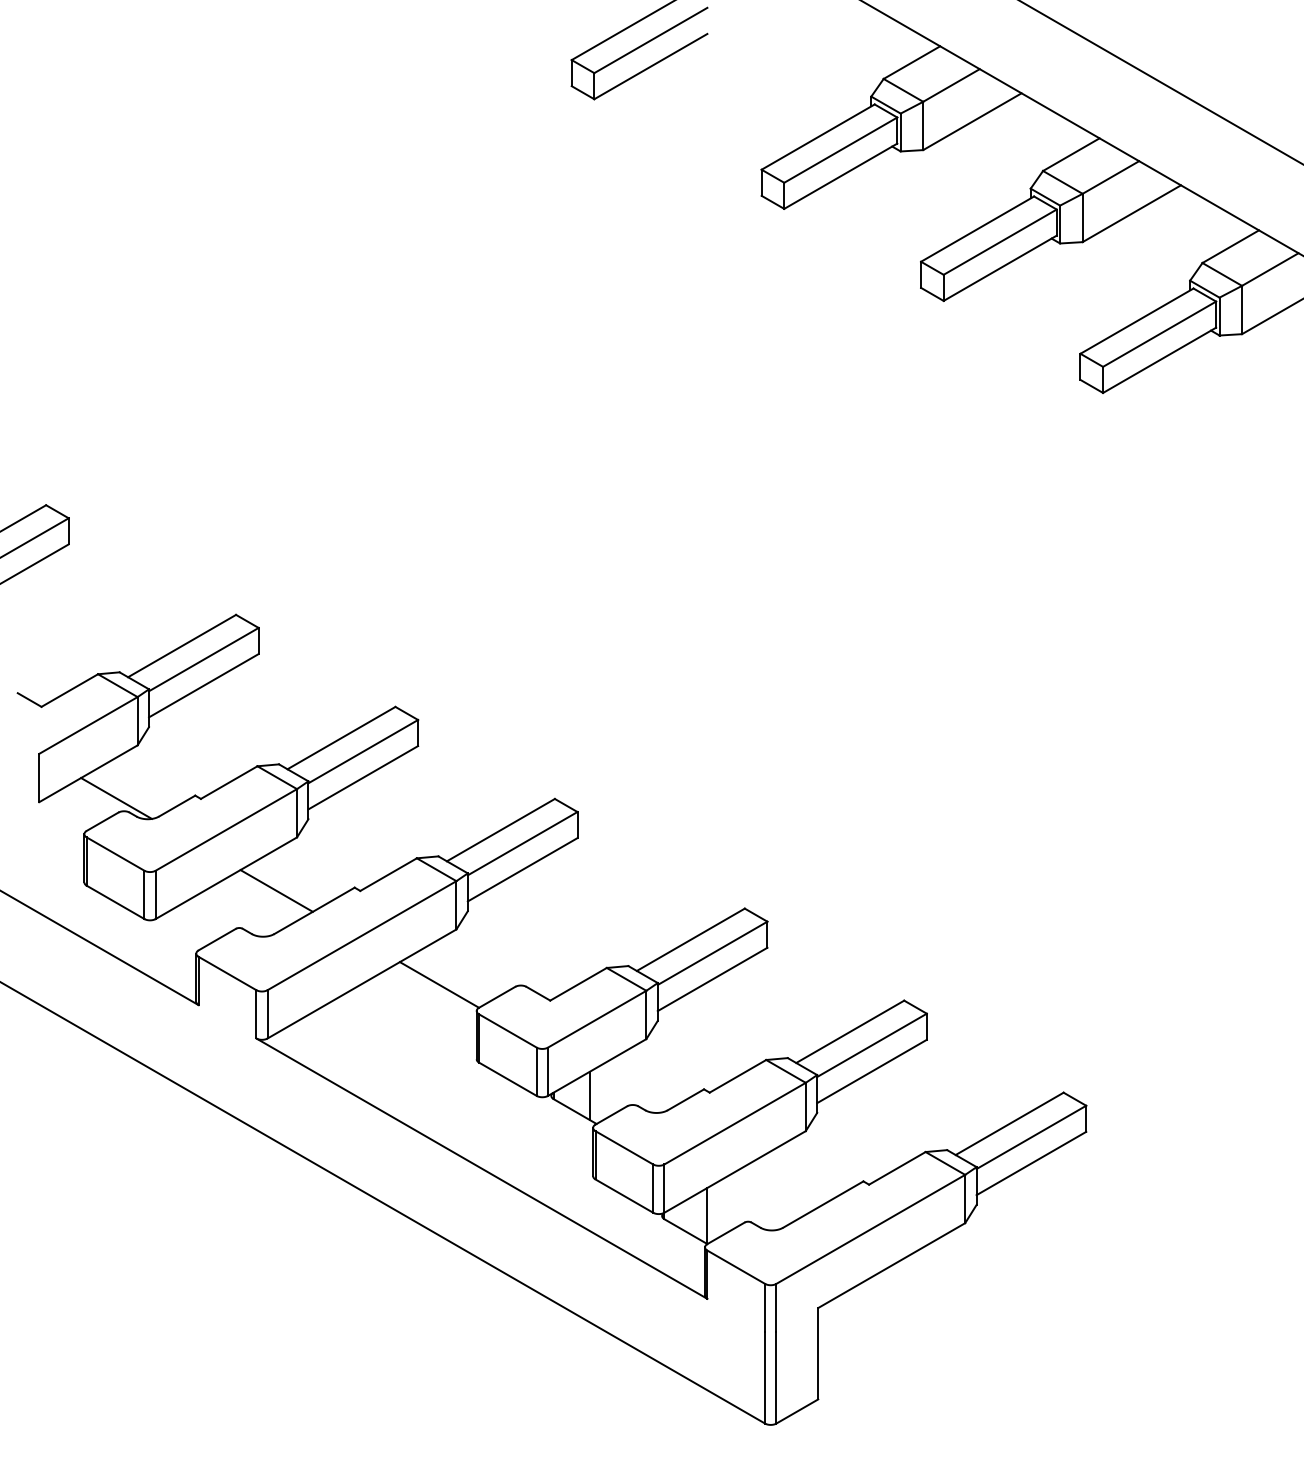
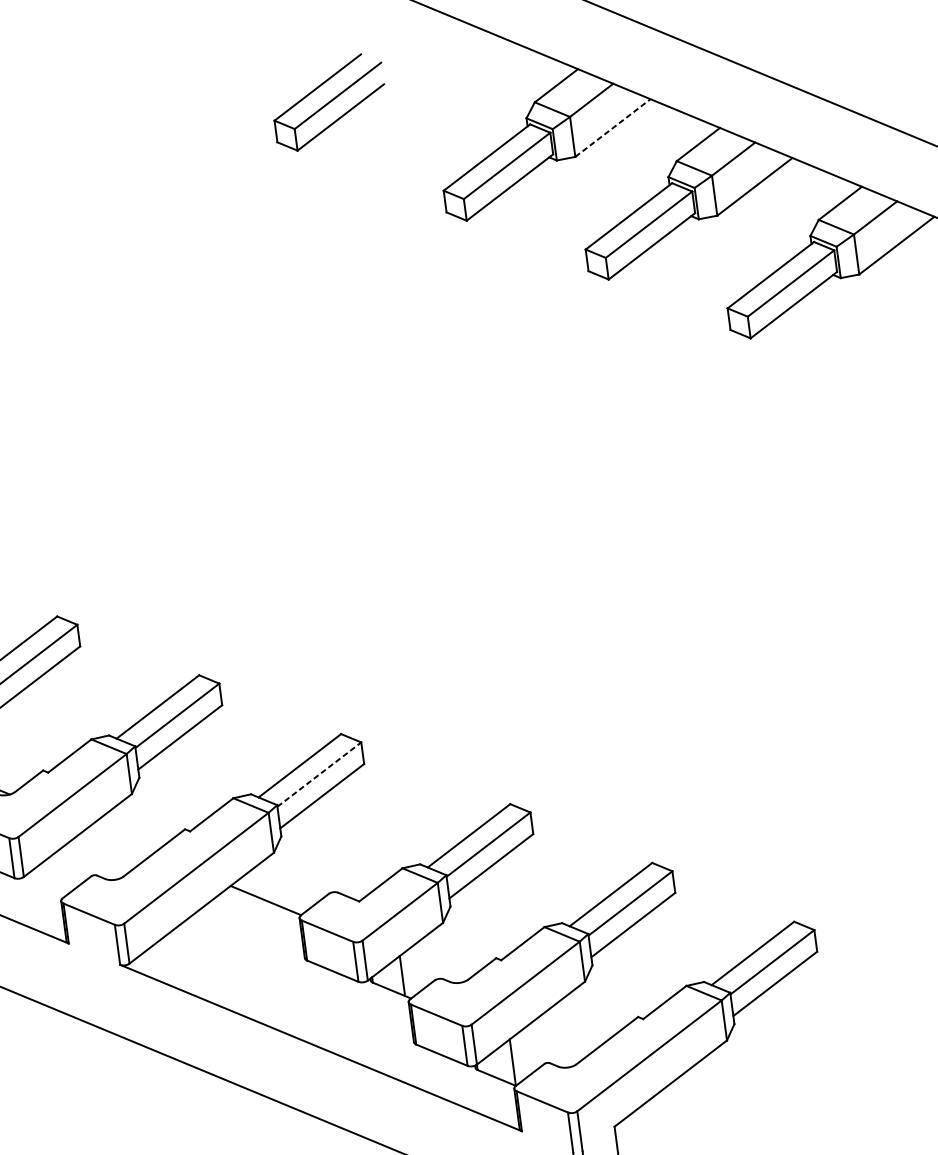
line: (972, 121) -> (612, 127), solid -> dashed
line: (523, 843) -> (320, 774), solid -> dashed
line: (276, 890) -> (120, 840), removed

